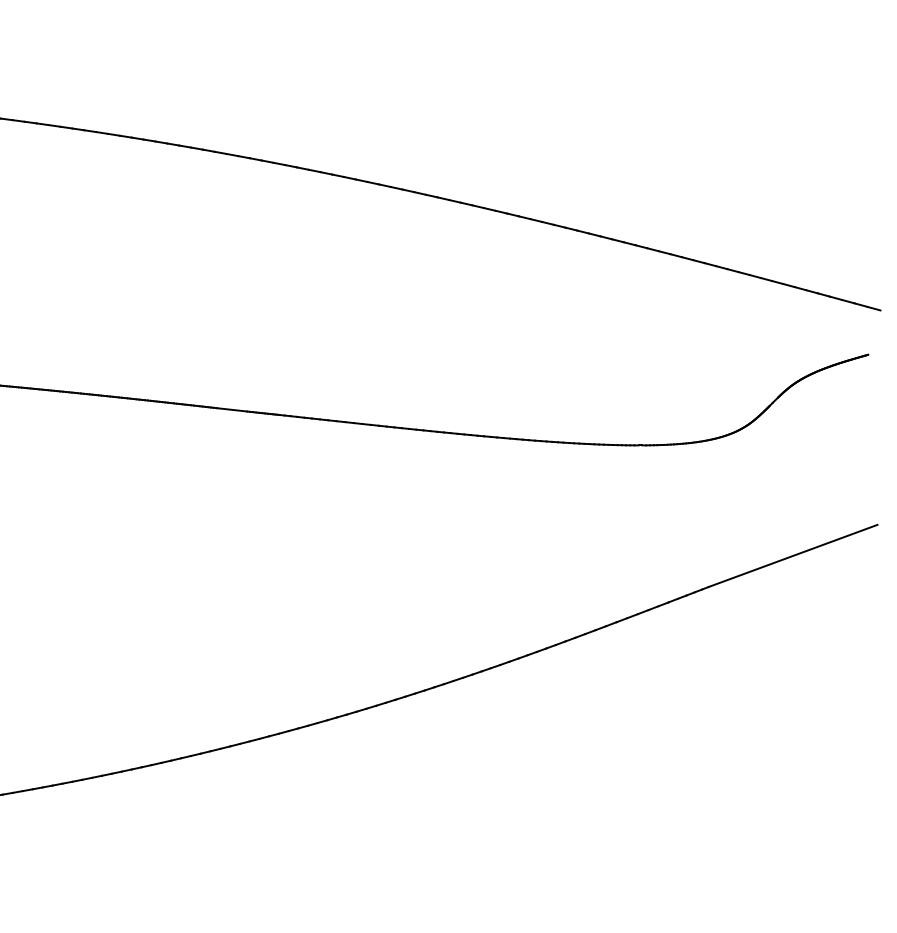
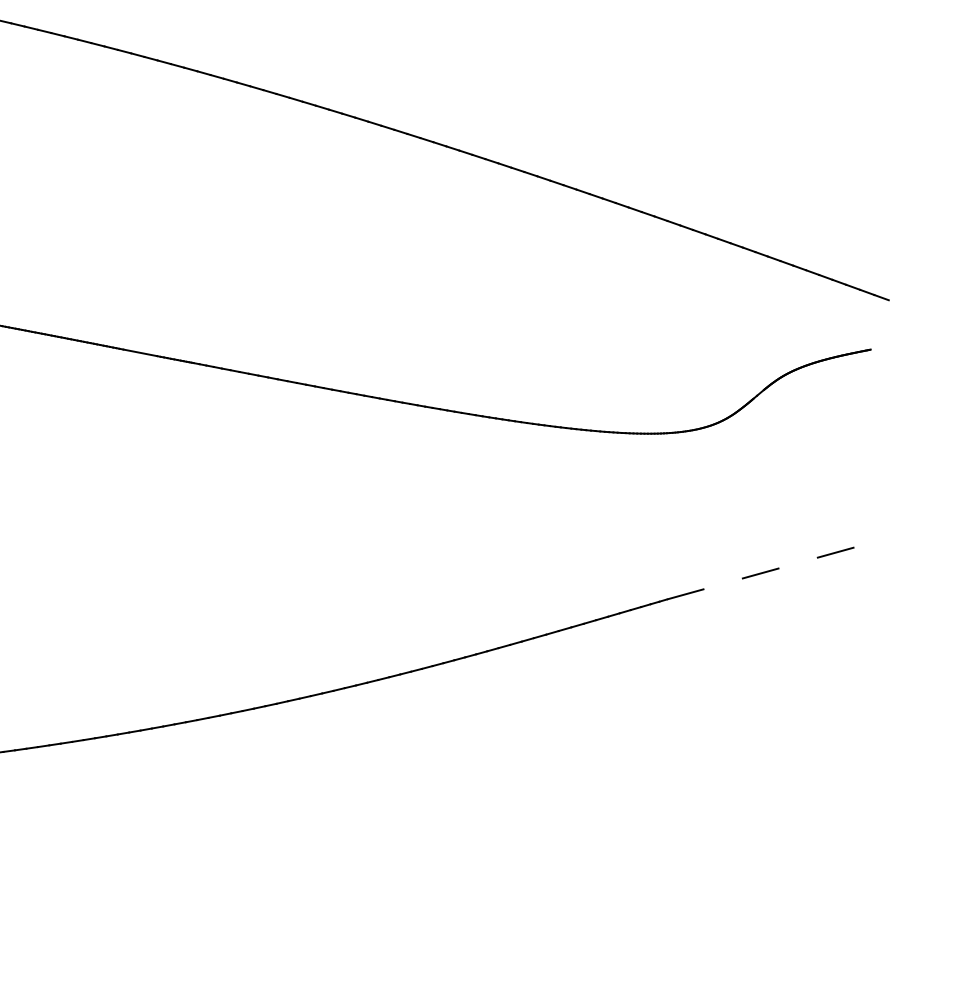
line: (793, 555) -> (766, 571), solid -> dashed

